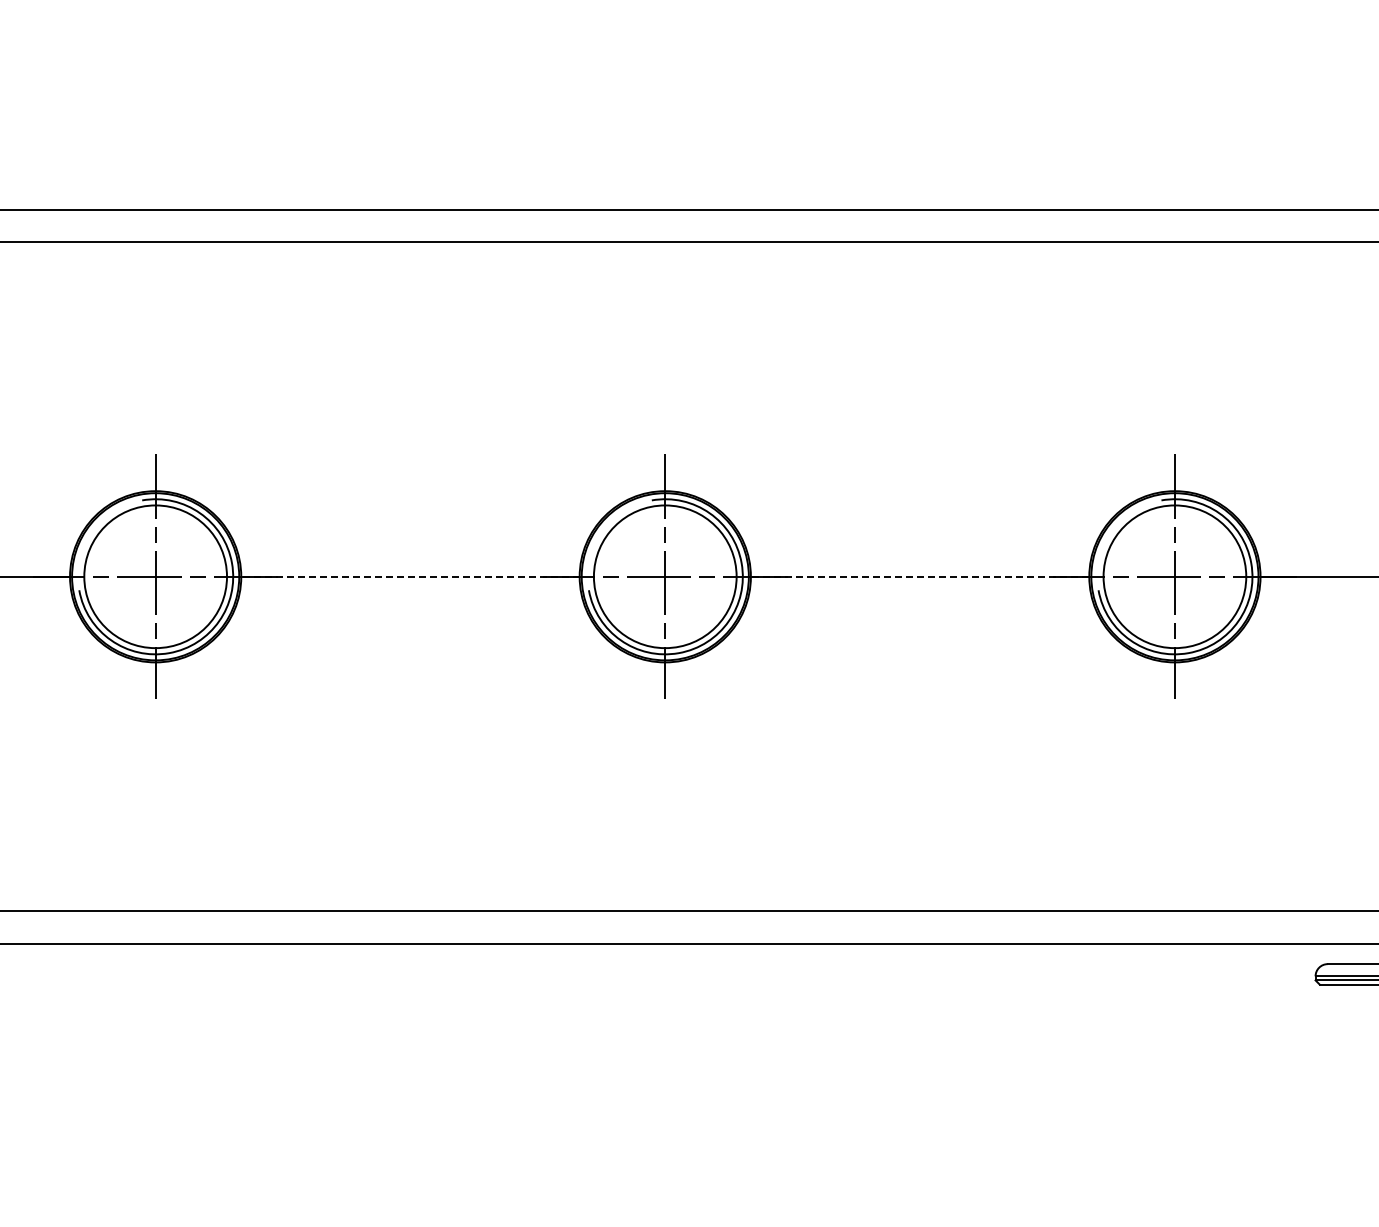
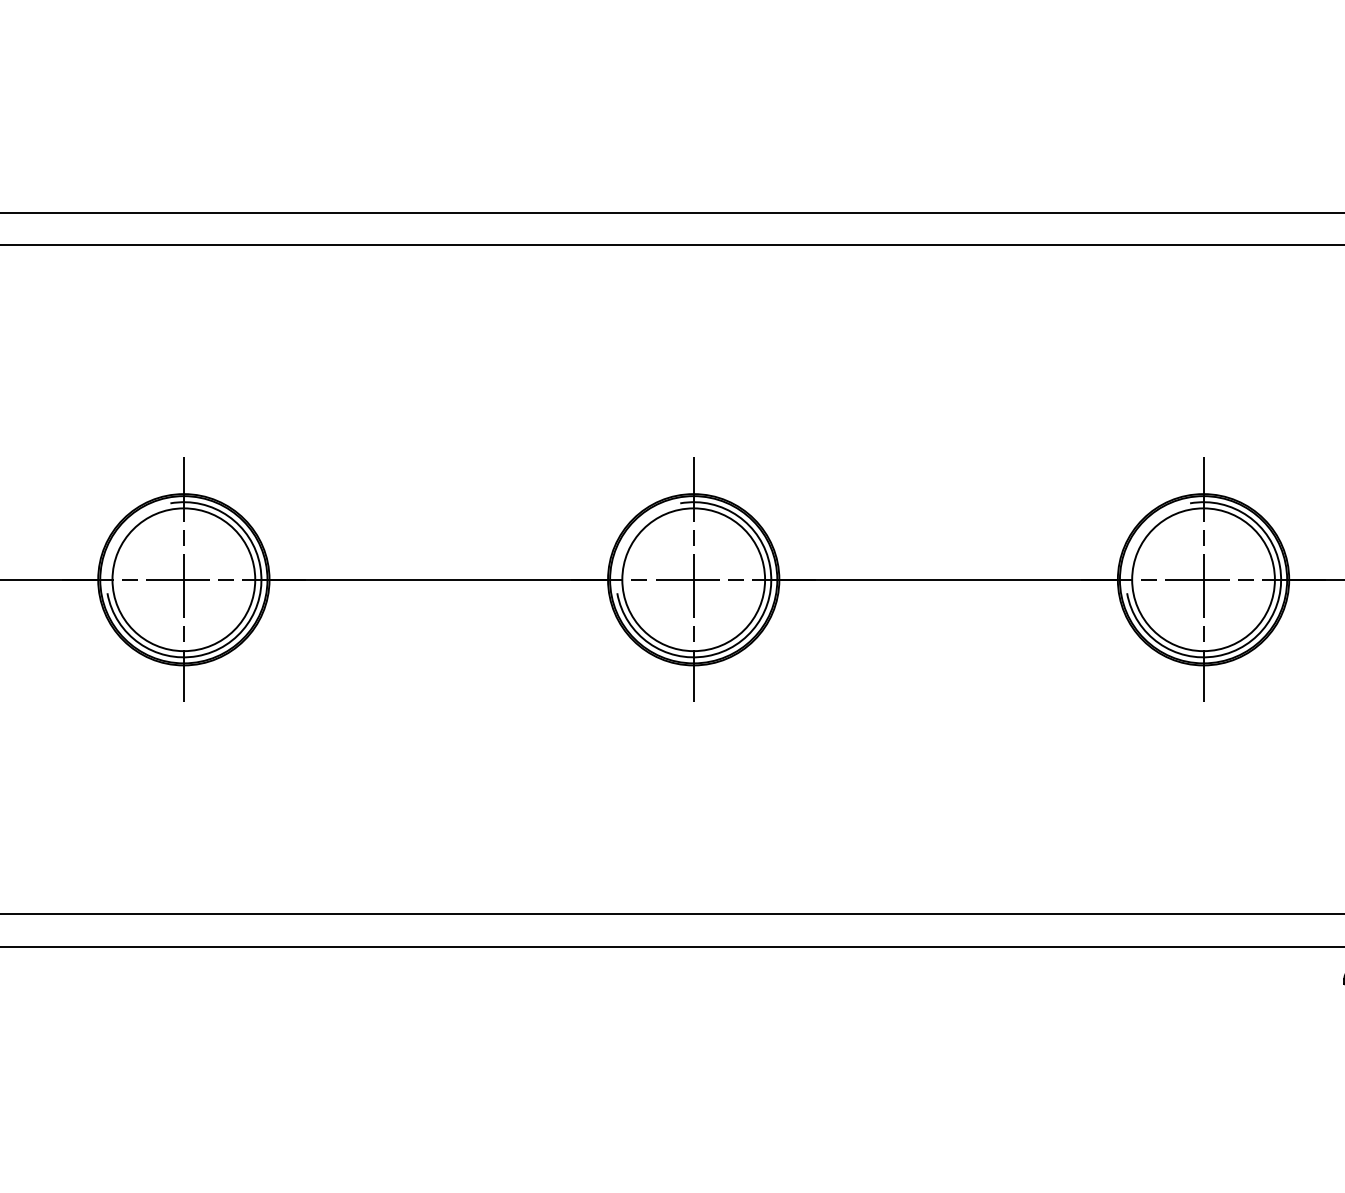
line: (409, 576) -> (437, 579), dashed -> solid
line: (919, 576) -> (948, 579), dashed -> solid

